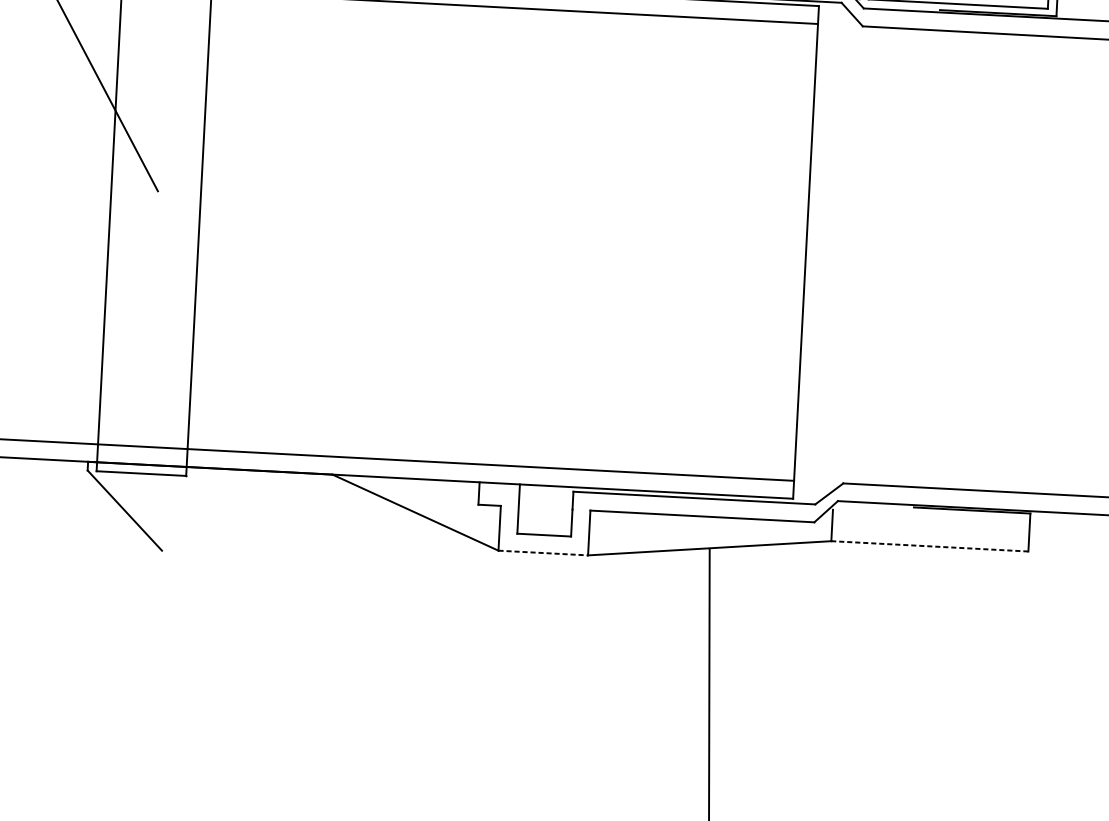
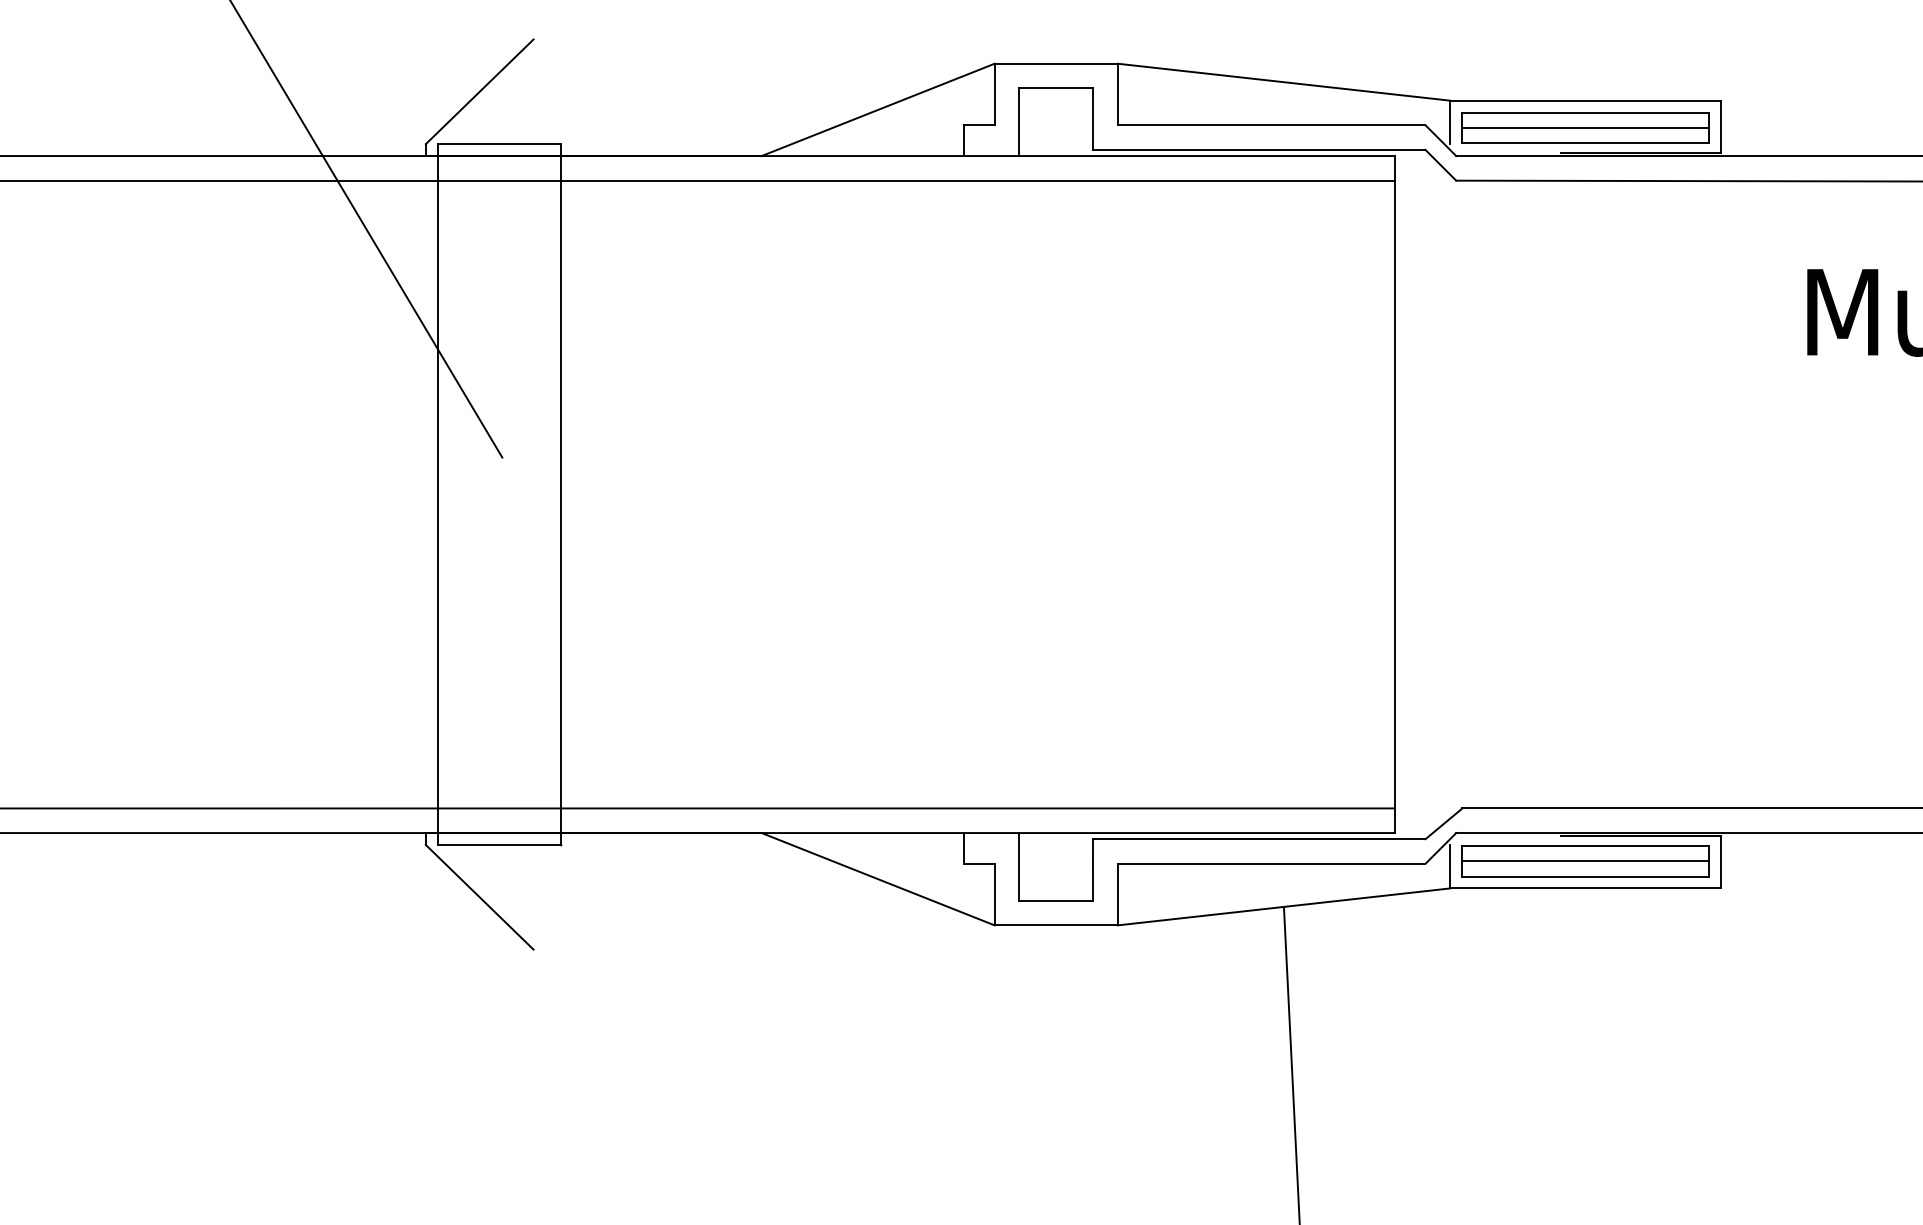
part: (930, 526) -> (1585, 861), added
line: (929, 546) -> (1585, 888), dashed -> solid
line: (543, 553) -> (1056, 925), dashed -> solid

